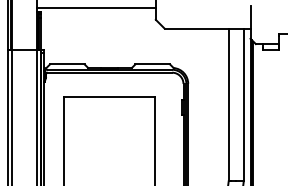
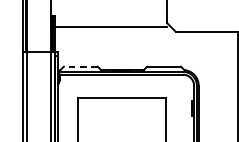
line: (96, 8) -> (109, 26), moved
line: (66, 64) -> (79, 66), solid -> dashed

